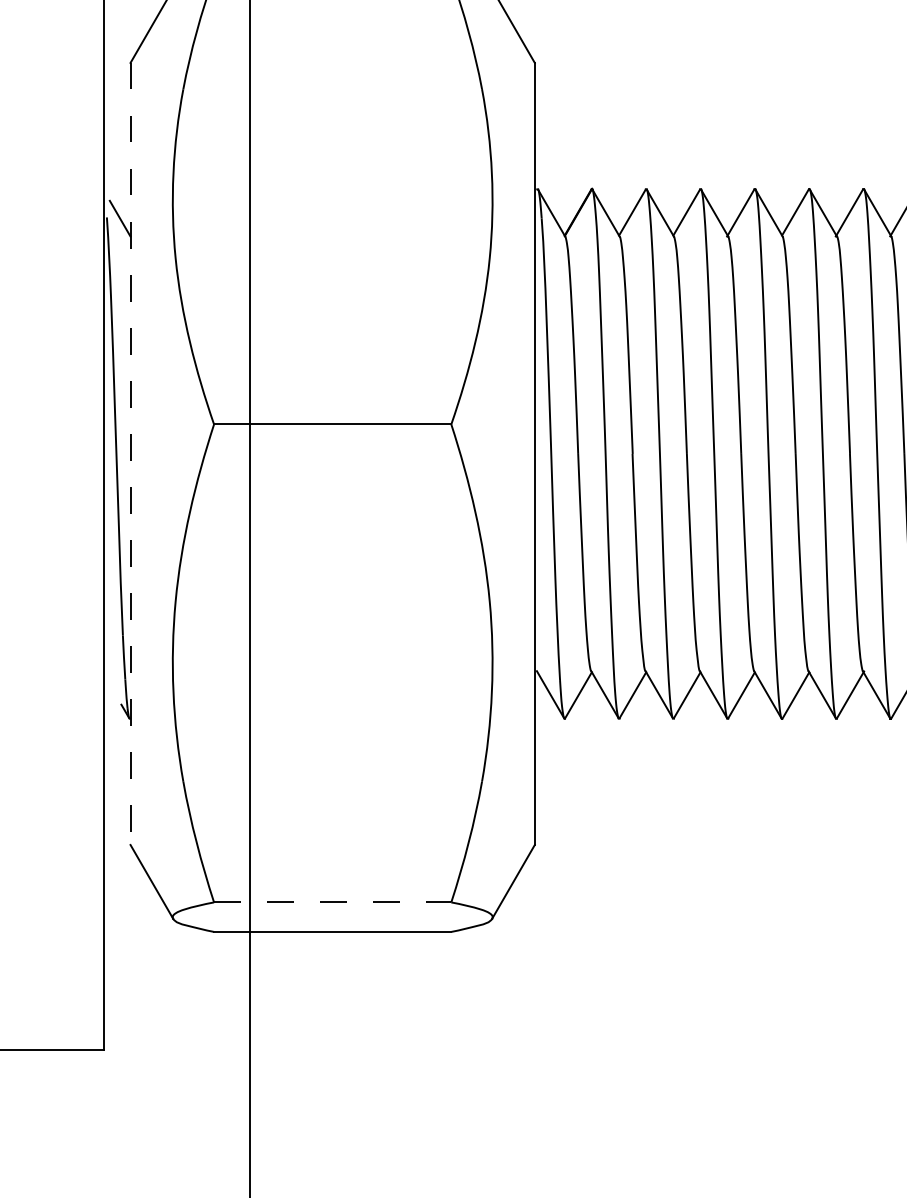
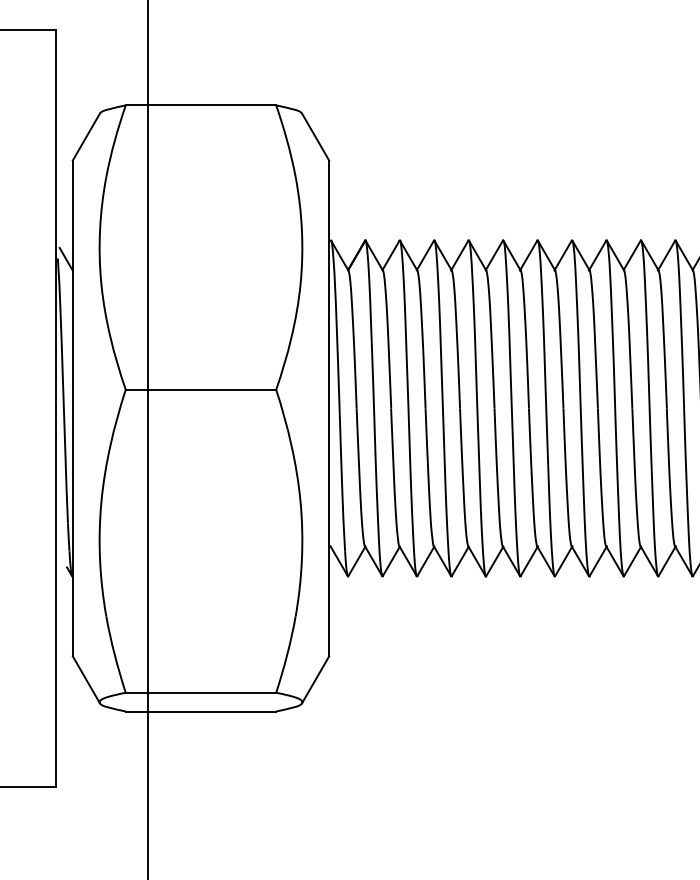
line: (130, 454) -> (72, 408), dashed -> solid
line: (333, 901) -> (201, 692), dashed -> solid

